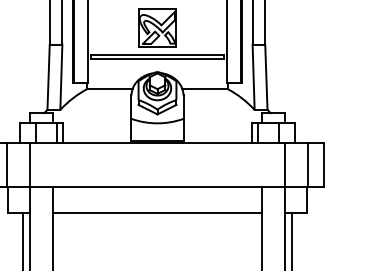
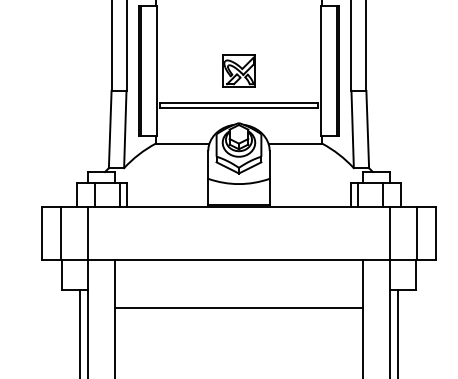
part: (157, 27) -> (238, 70), size x0.7
line: (157, 212) -> (238, 307), moved

